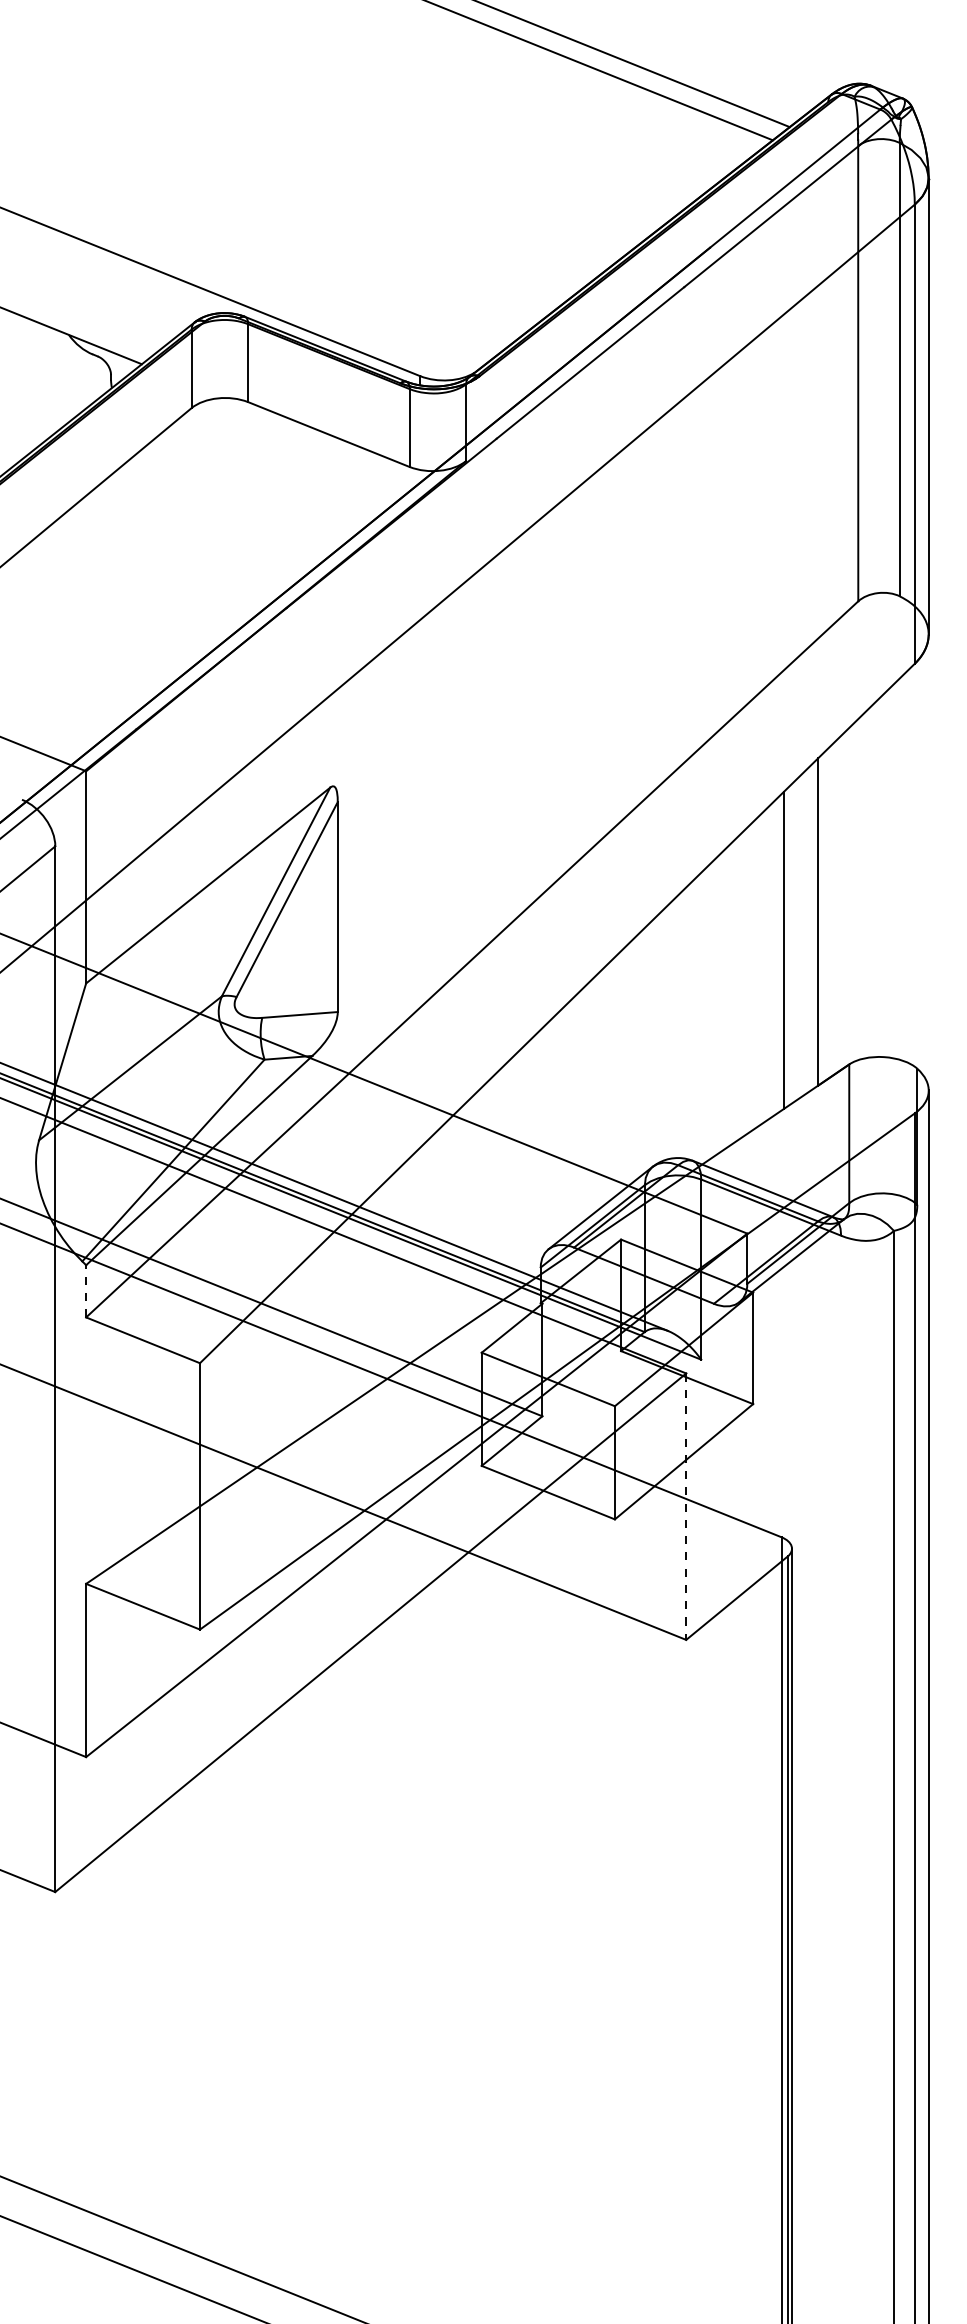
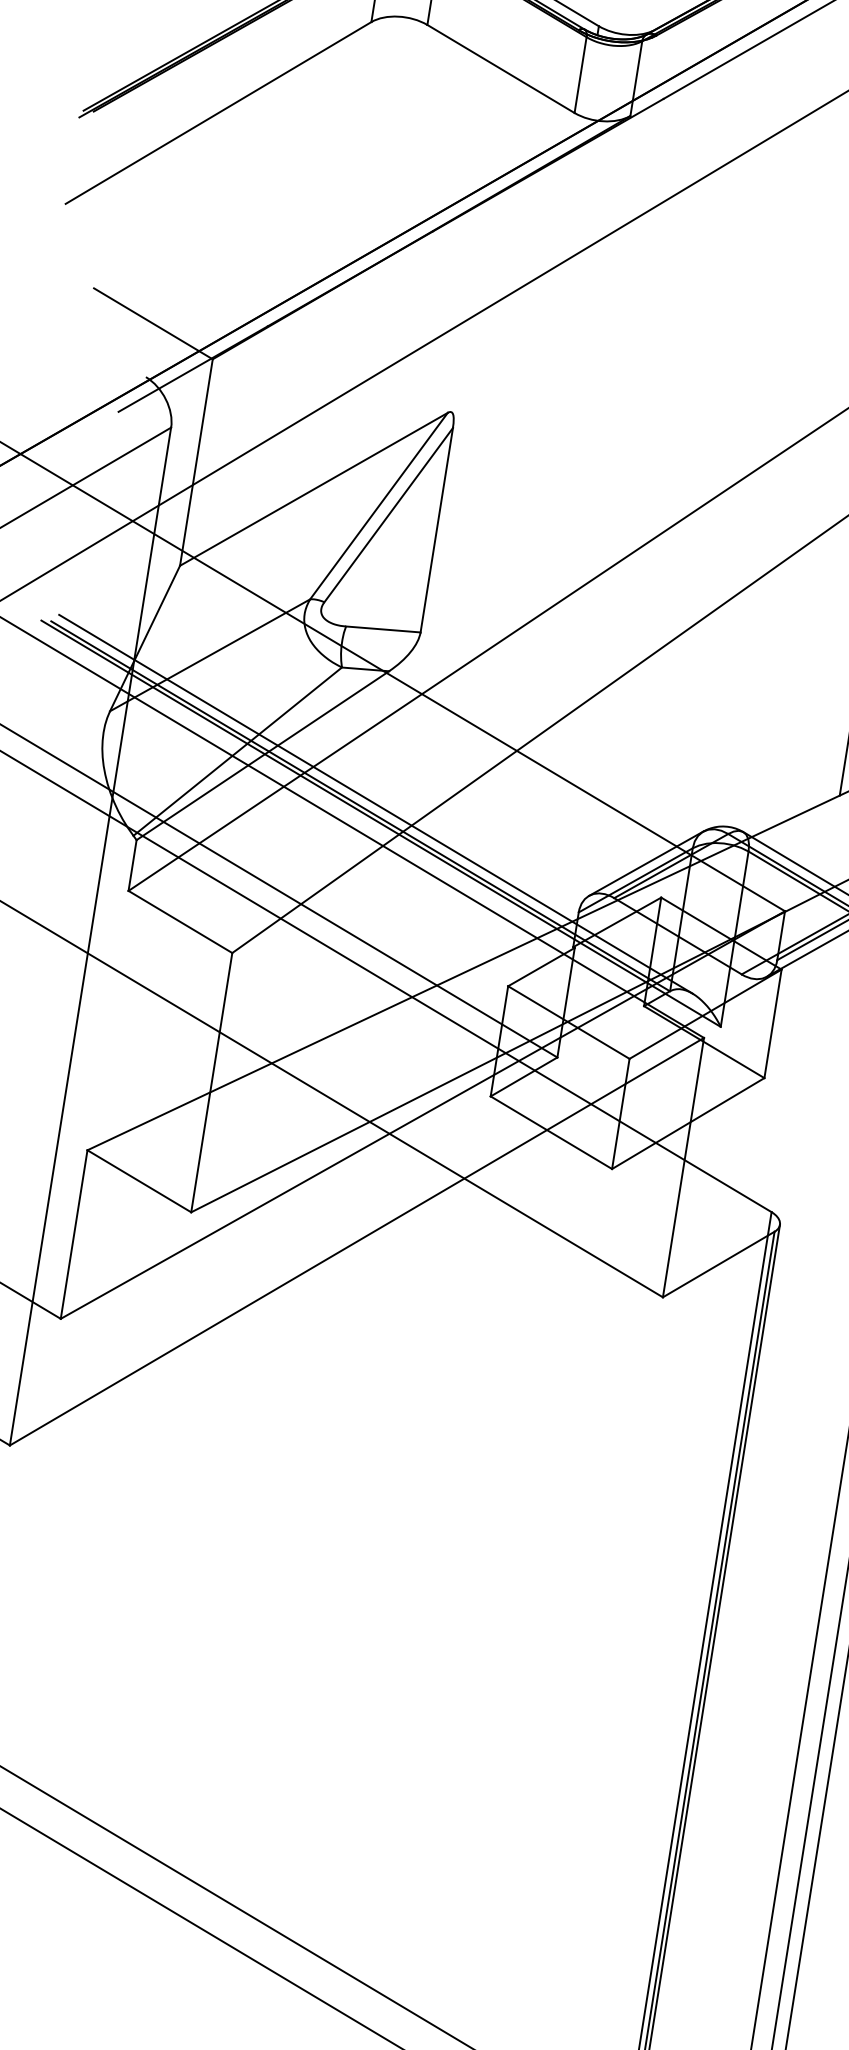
line: (86, 1290) -> (133, 864), dashed -> solid
line: (686, 1507) -> (683, 1168), dashed -> solid

